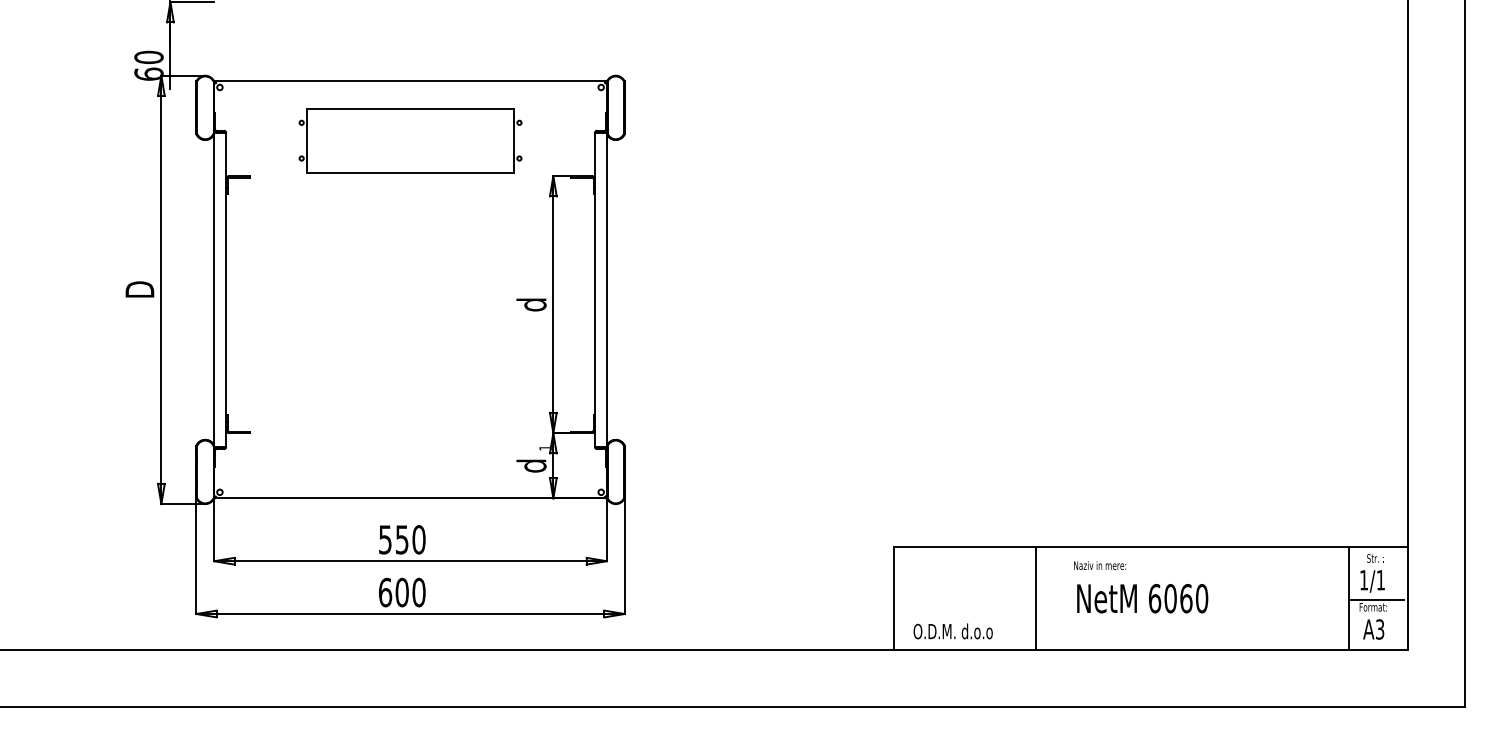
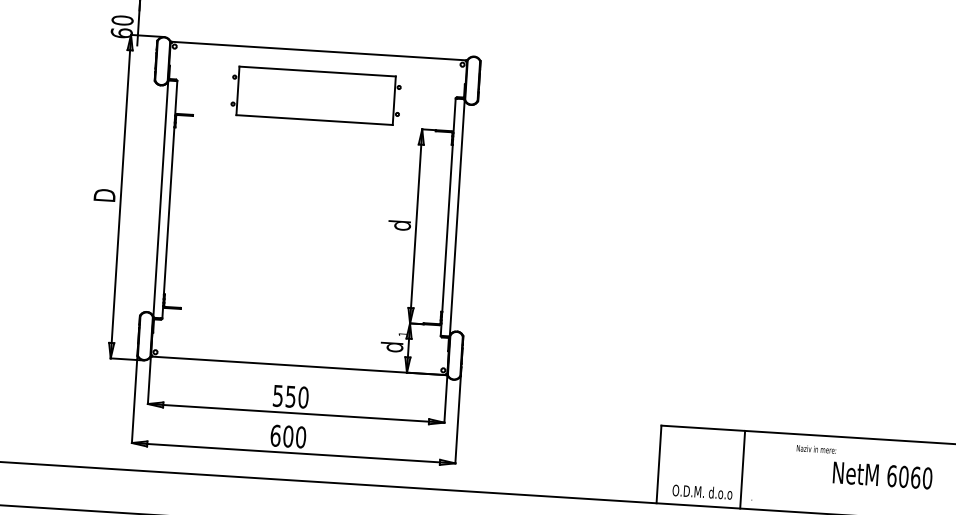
line: (1036, 598) -> (742, 469), moved
text: (1142, 598) -> (882, 475), moved

